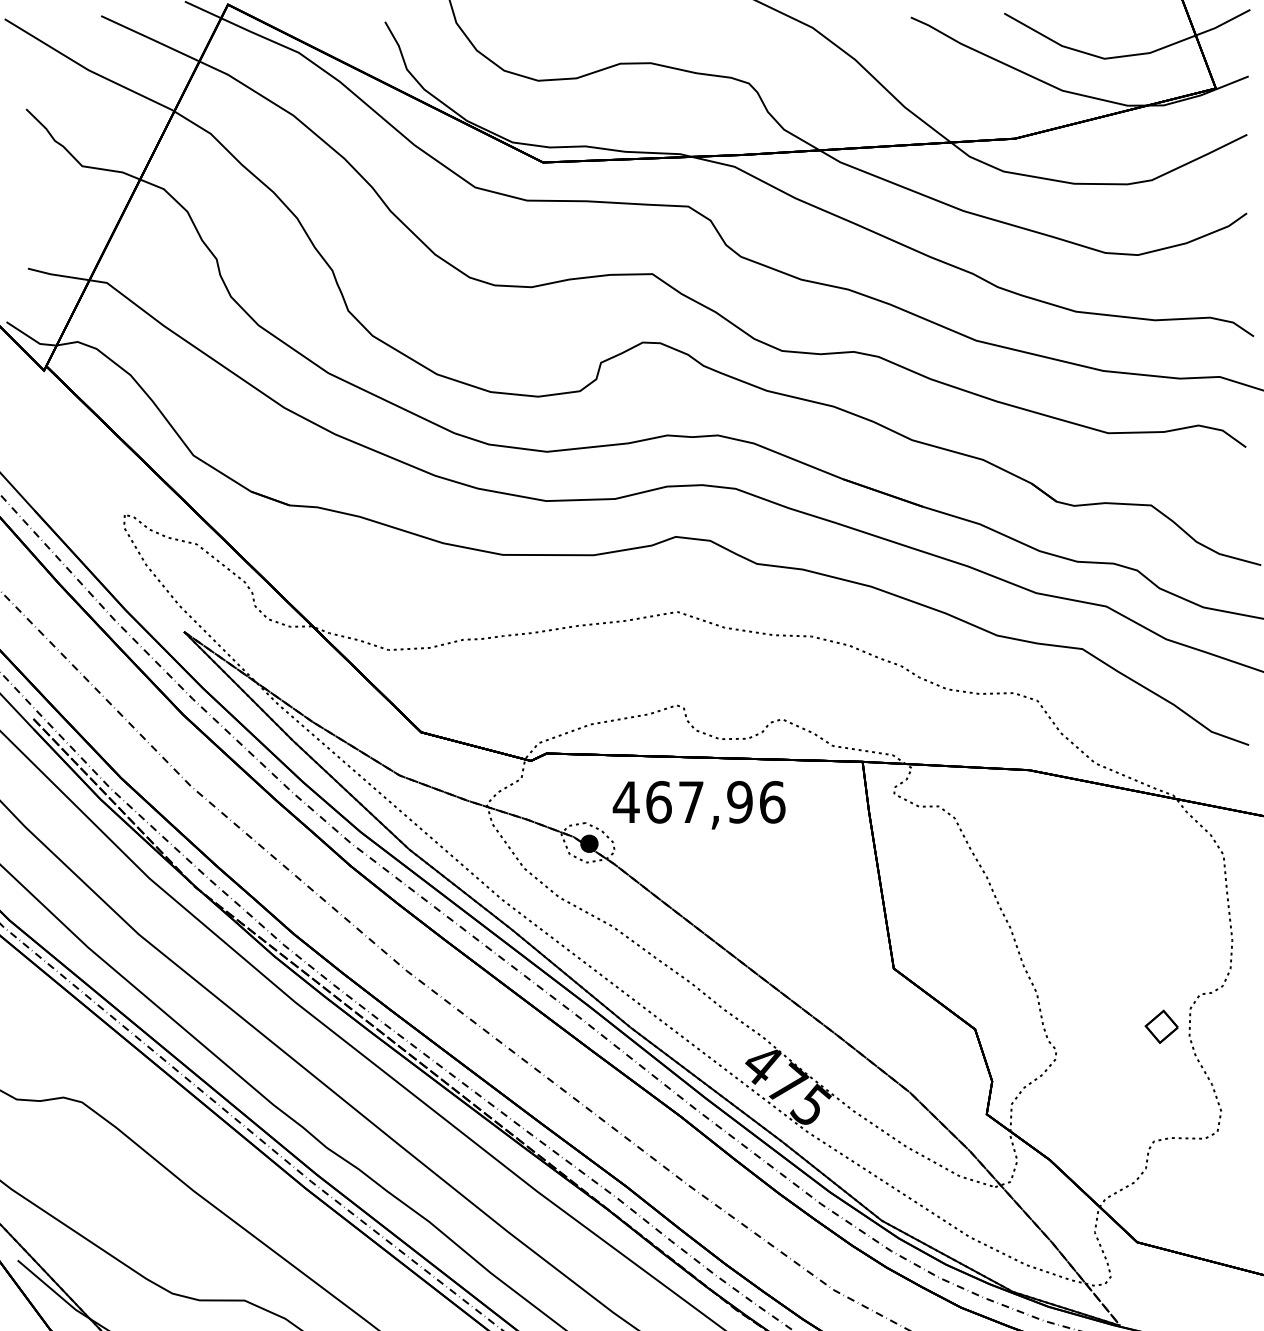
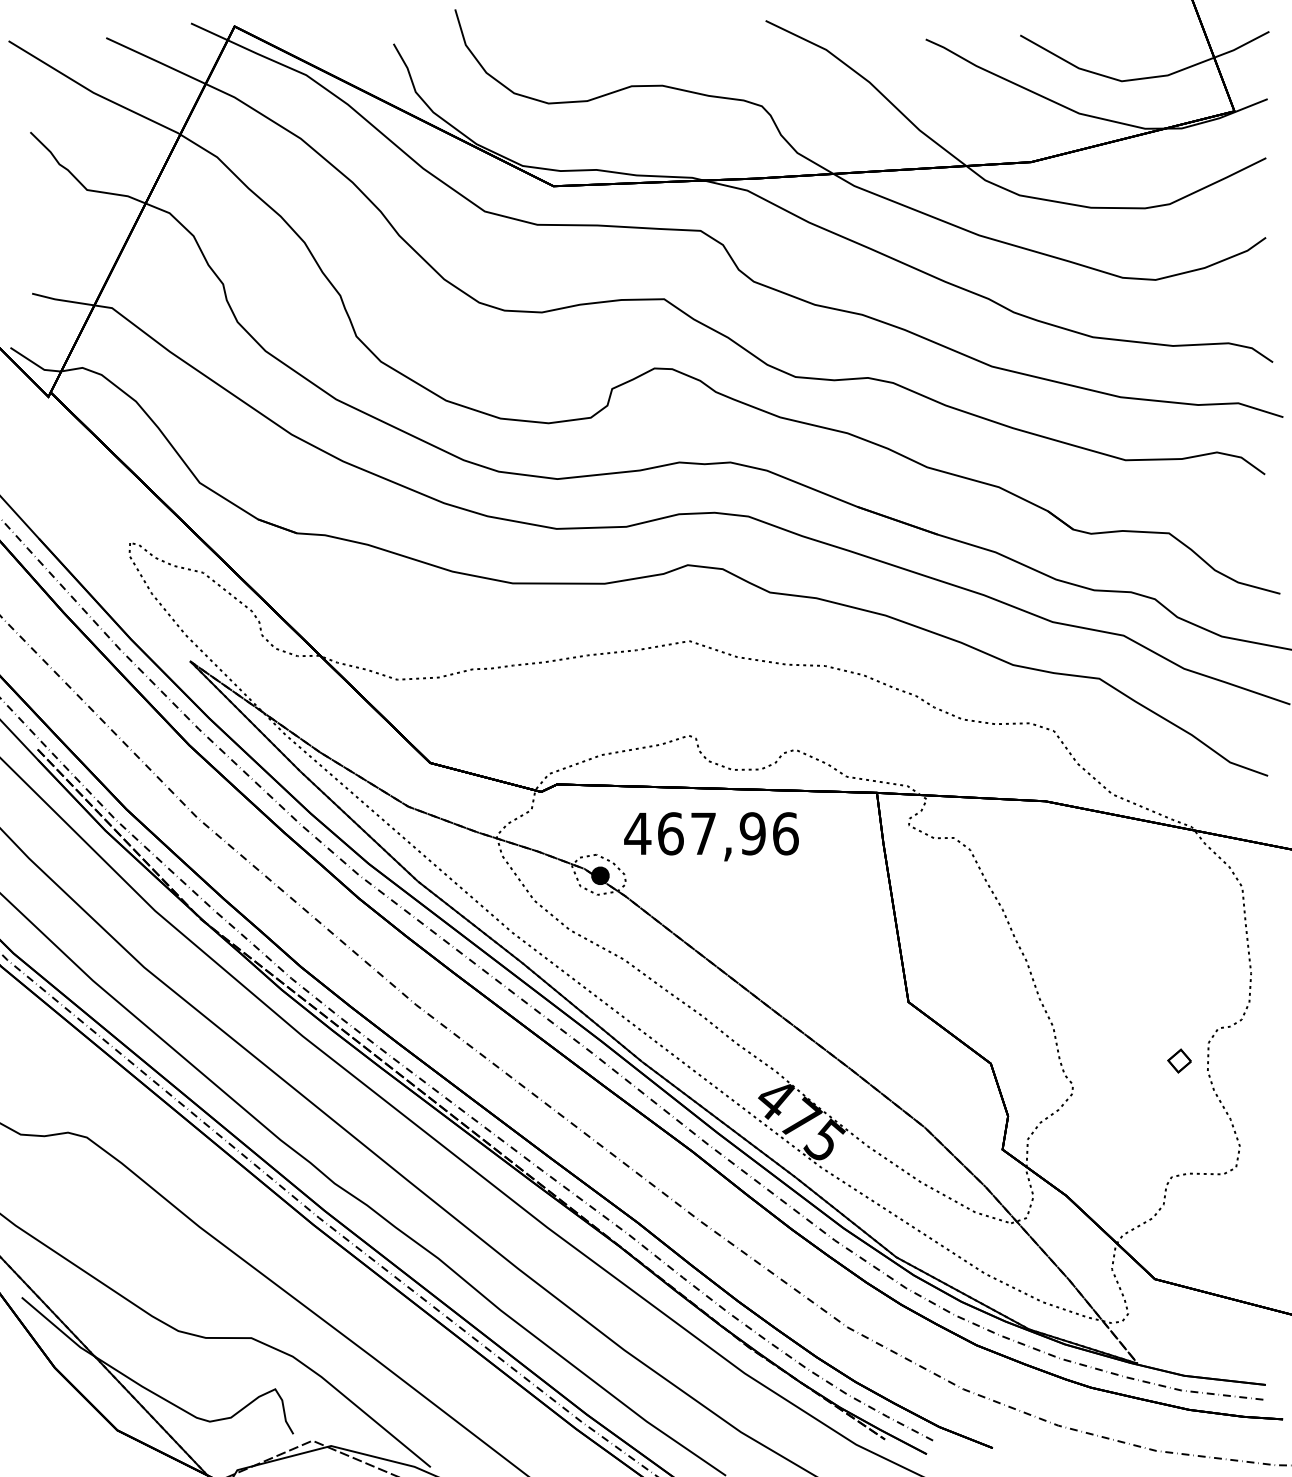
part: (1161, 1026) -> (1179, 1060), size x0.7

